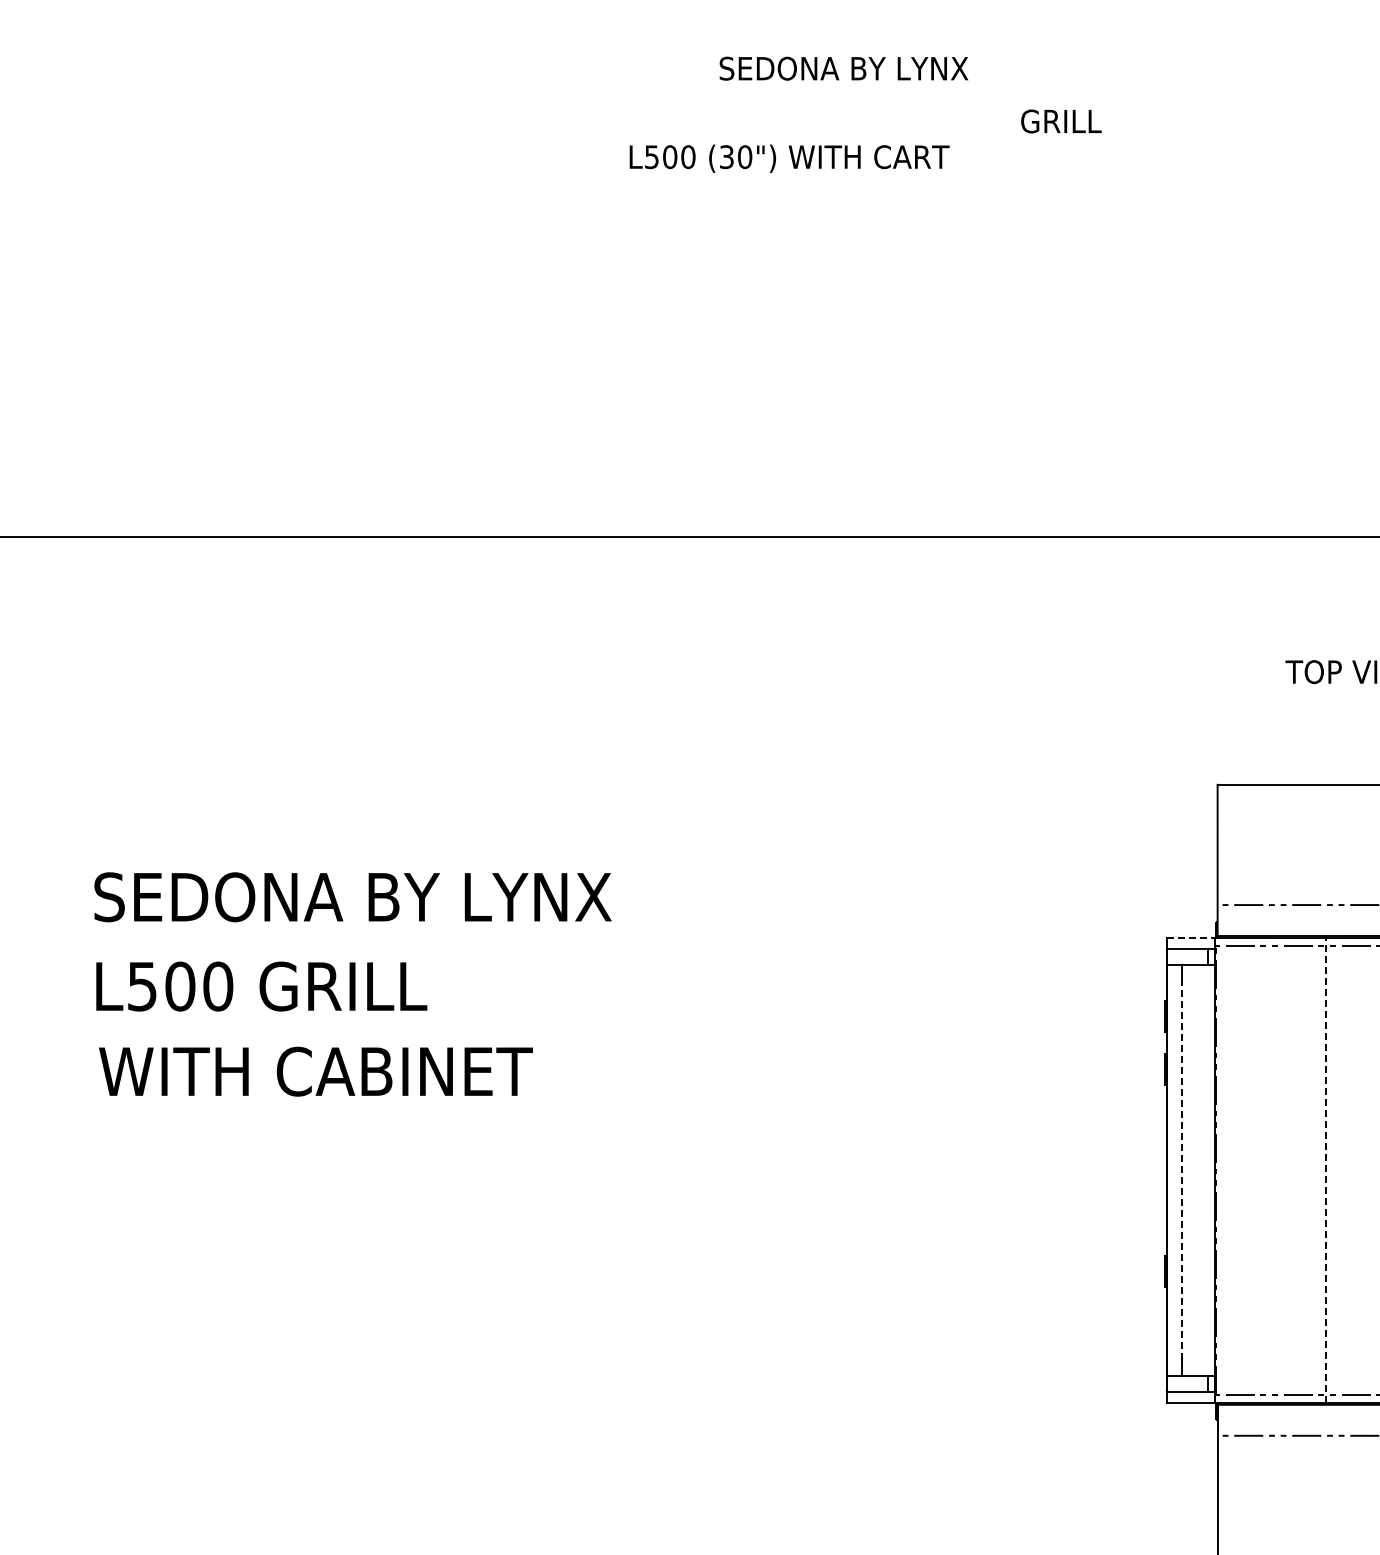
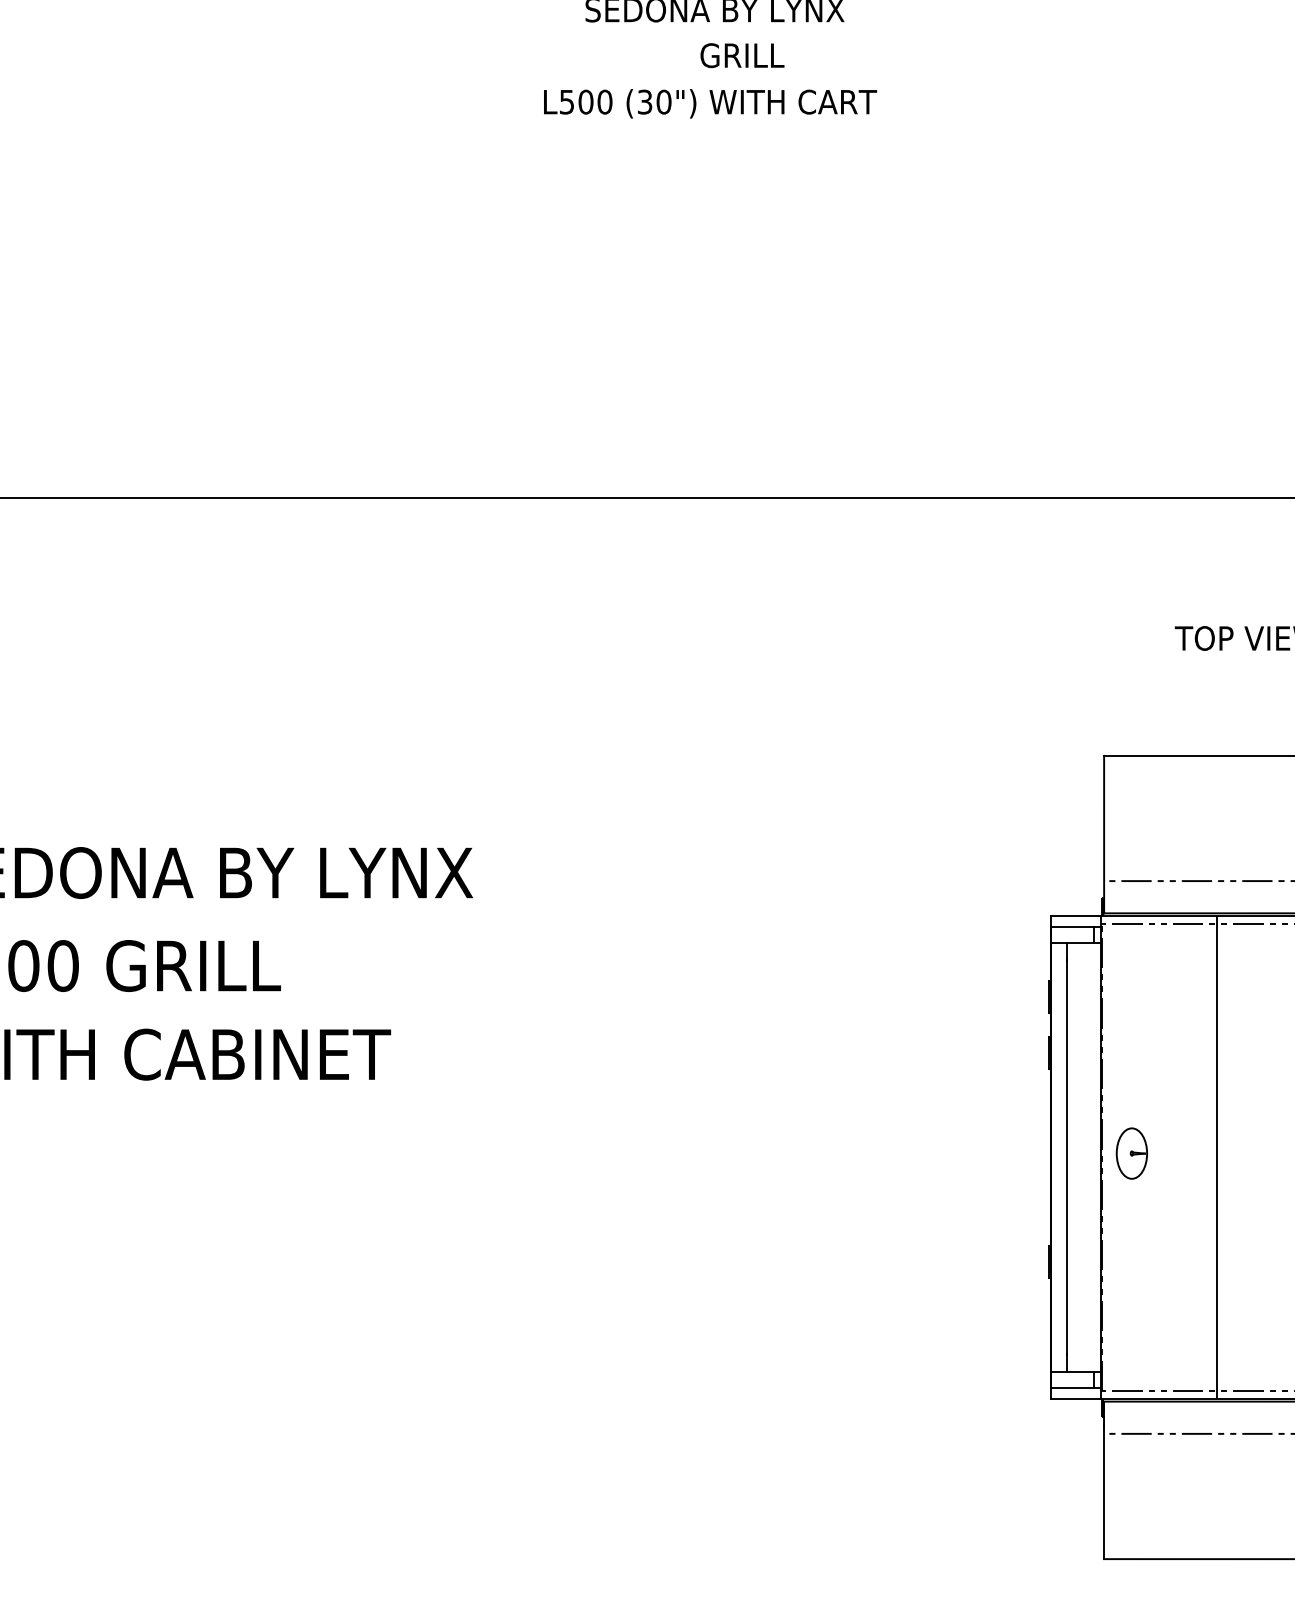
text: (1061, 121) -> (742, 55), moved
text: (789, 158) -> (710, 103), moved
line: (1190, 938) -> (1075, 915), dashed -> solid
part: (1243, 1166) -> (1131, 1153), added
line: (1182, 1170) -> (1067, 1157), dashed -> solid
line: (1326, 1170) -> (1217, 1157), dashed -> solid

